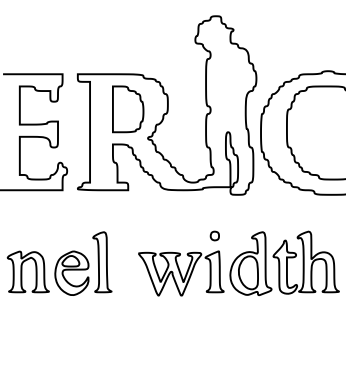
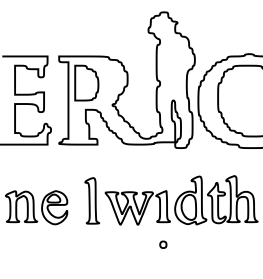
part: (128, 109) -> (87, 83), moved
part: (214, 235) -> (163, 244), moved
part: (102, 262) -> (92, 201), moved

